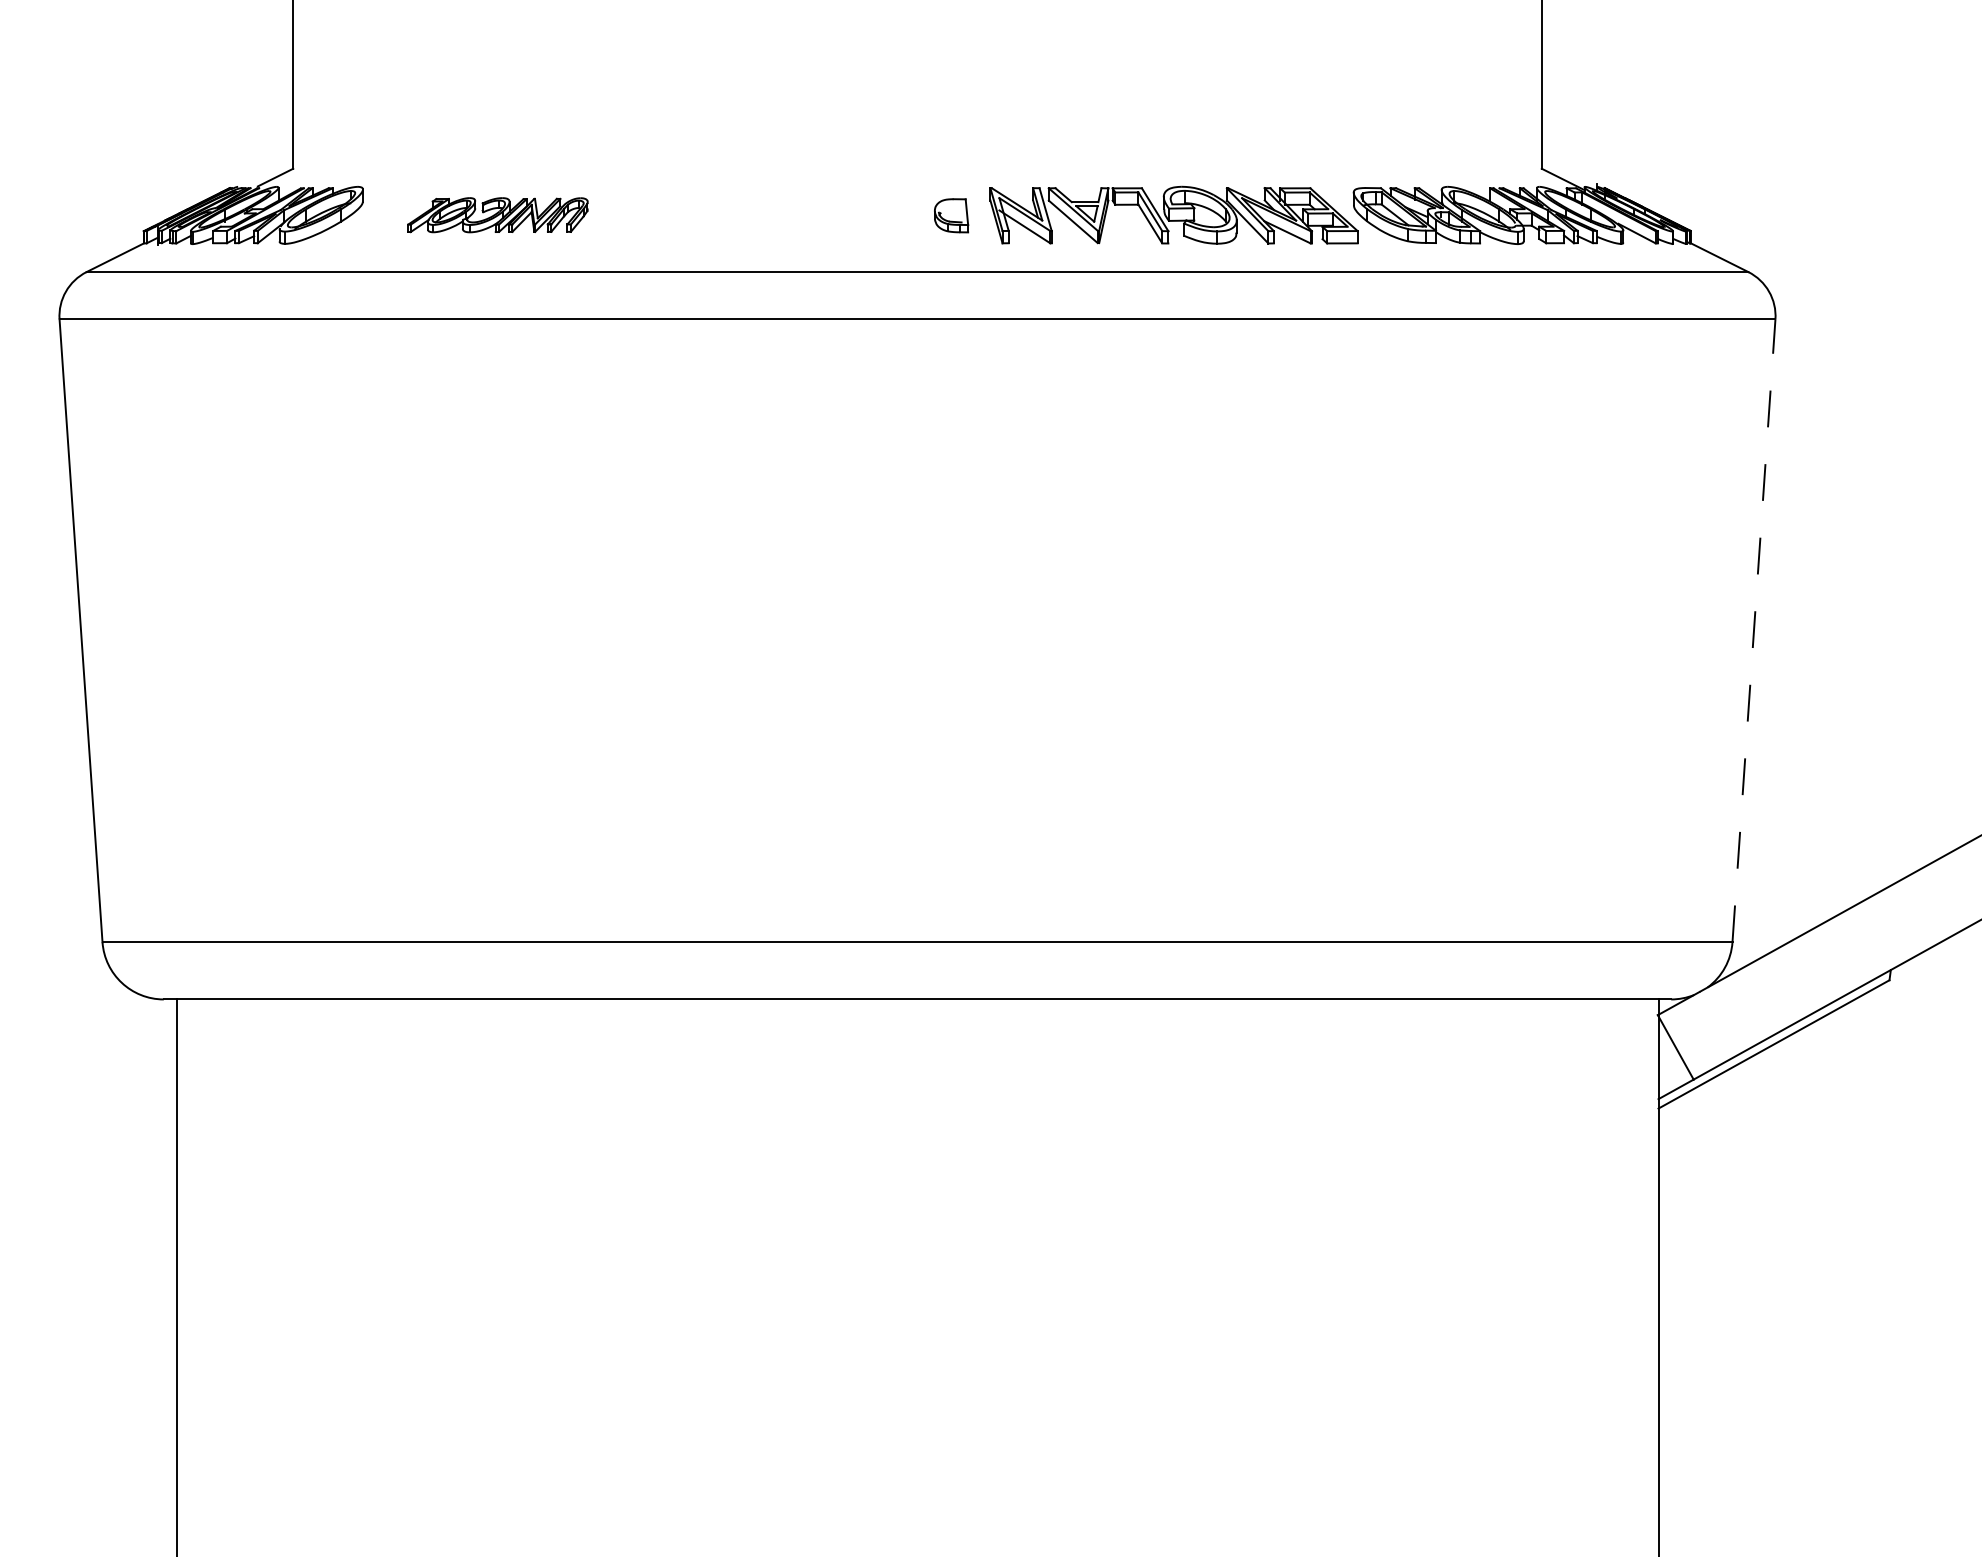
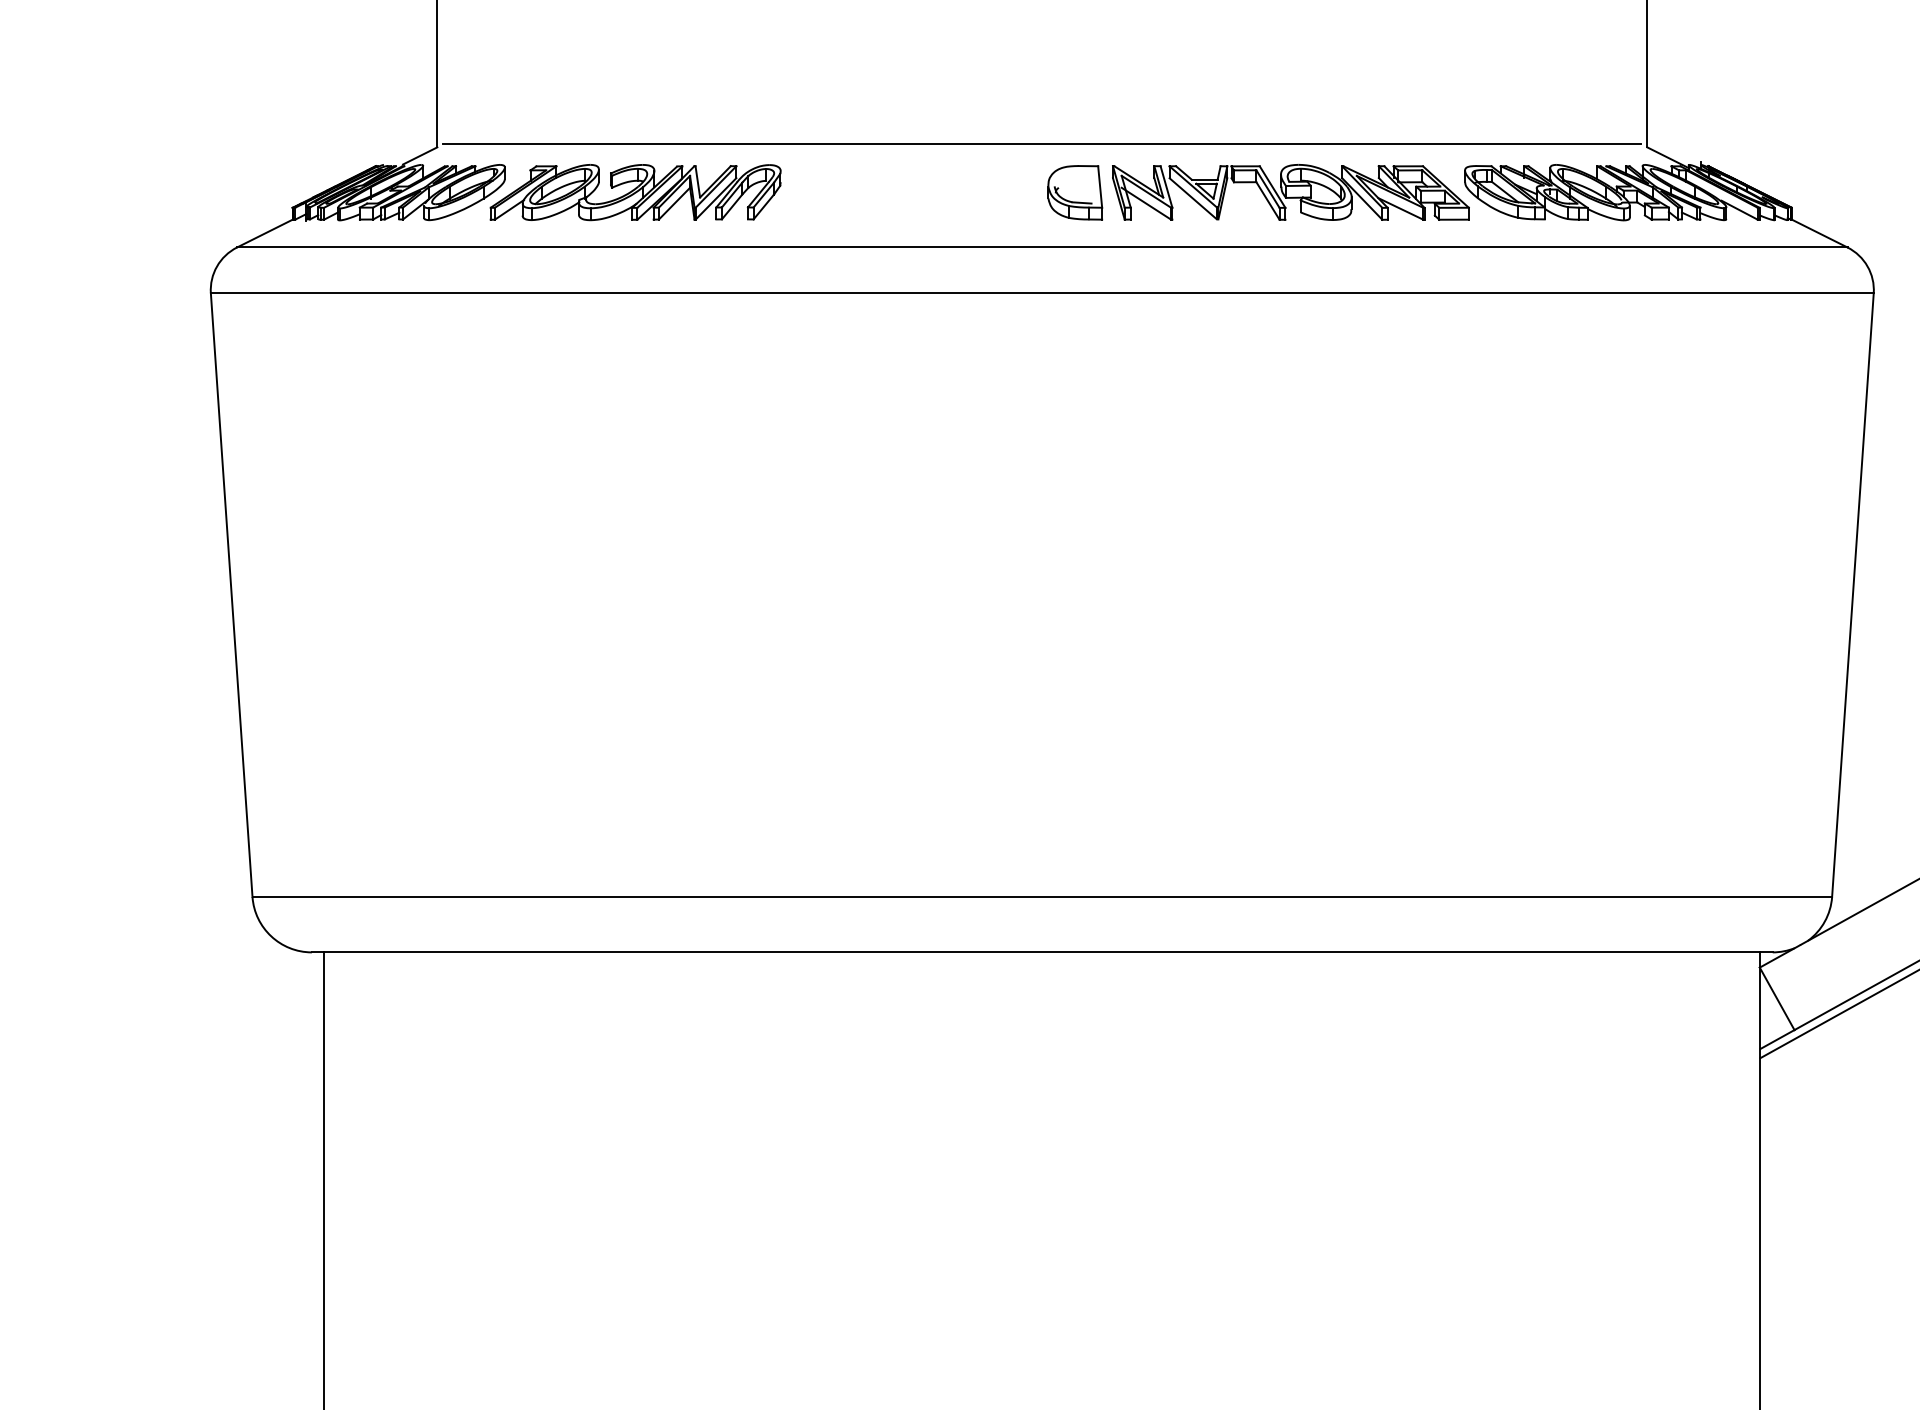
line: (917, 165) -> (1042, 144), added
part: (497, 214) -> (635, 191), size x1.67
part: (951, 215) -> (1075, 192), size x1.67
line: (1754, 630) -> (1853, 594), dashed -> solid

